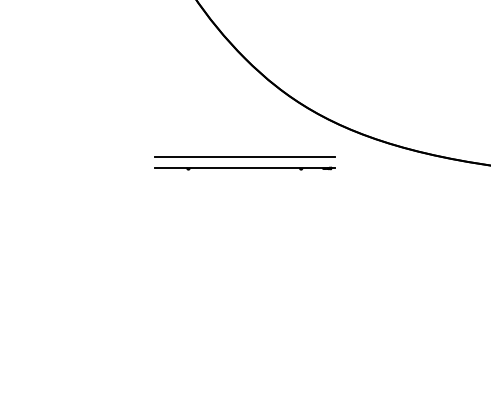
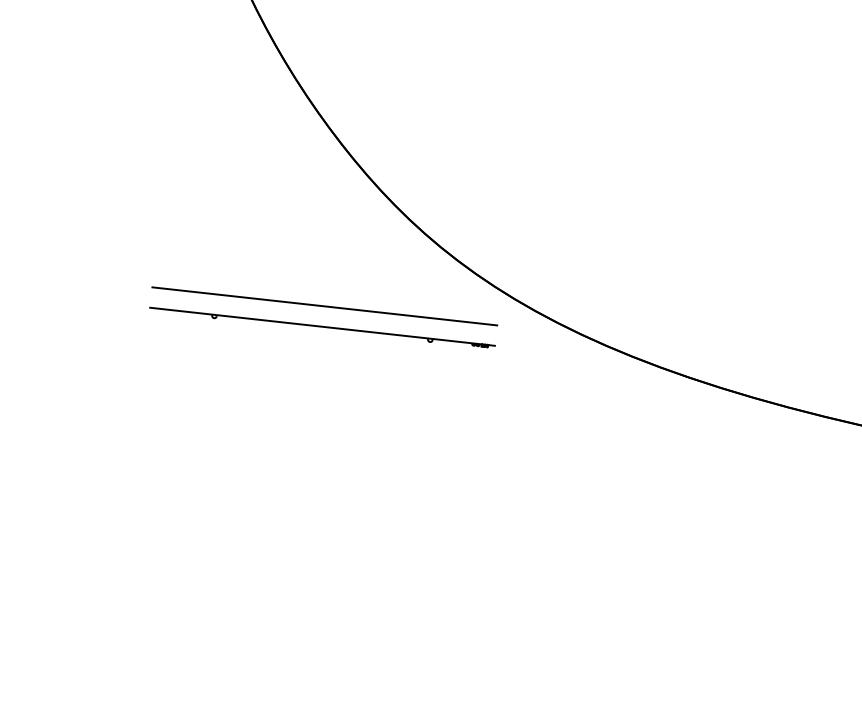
part: (244, 163) -> (322, 318), moved

